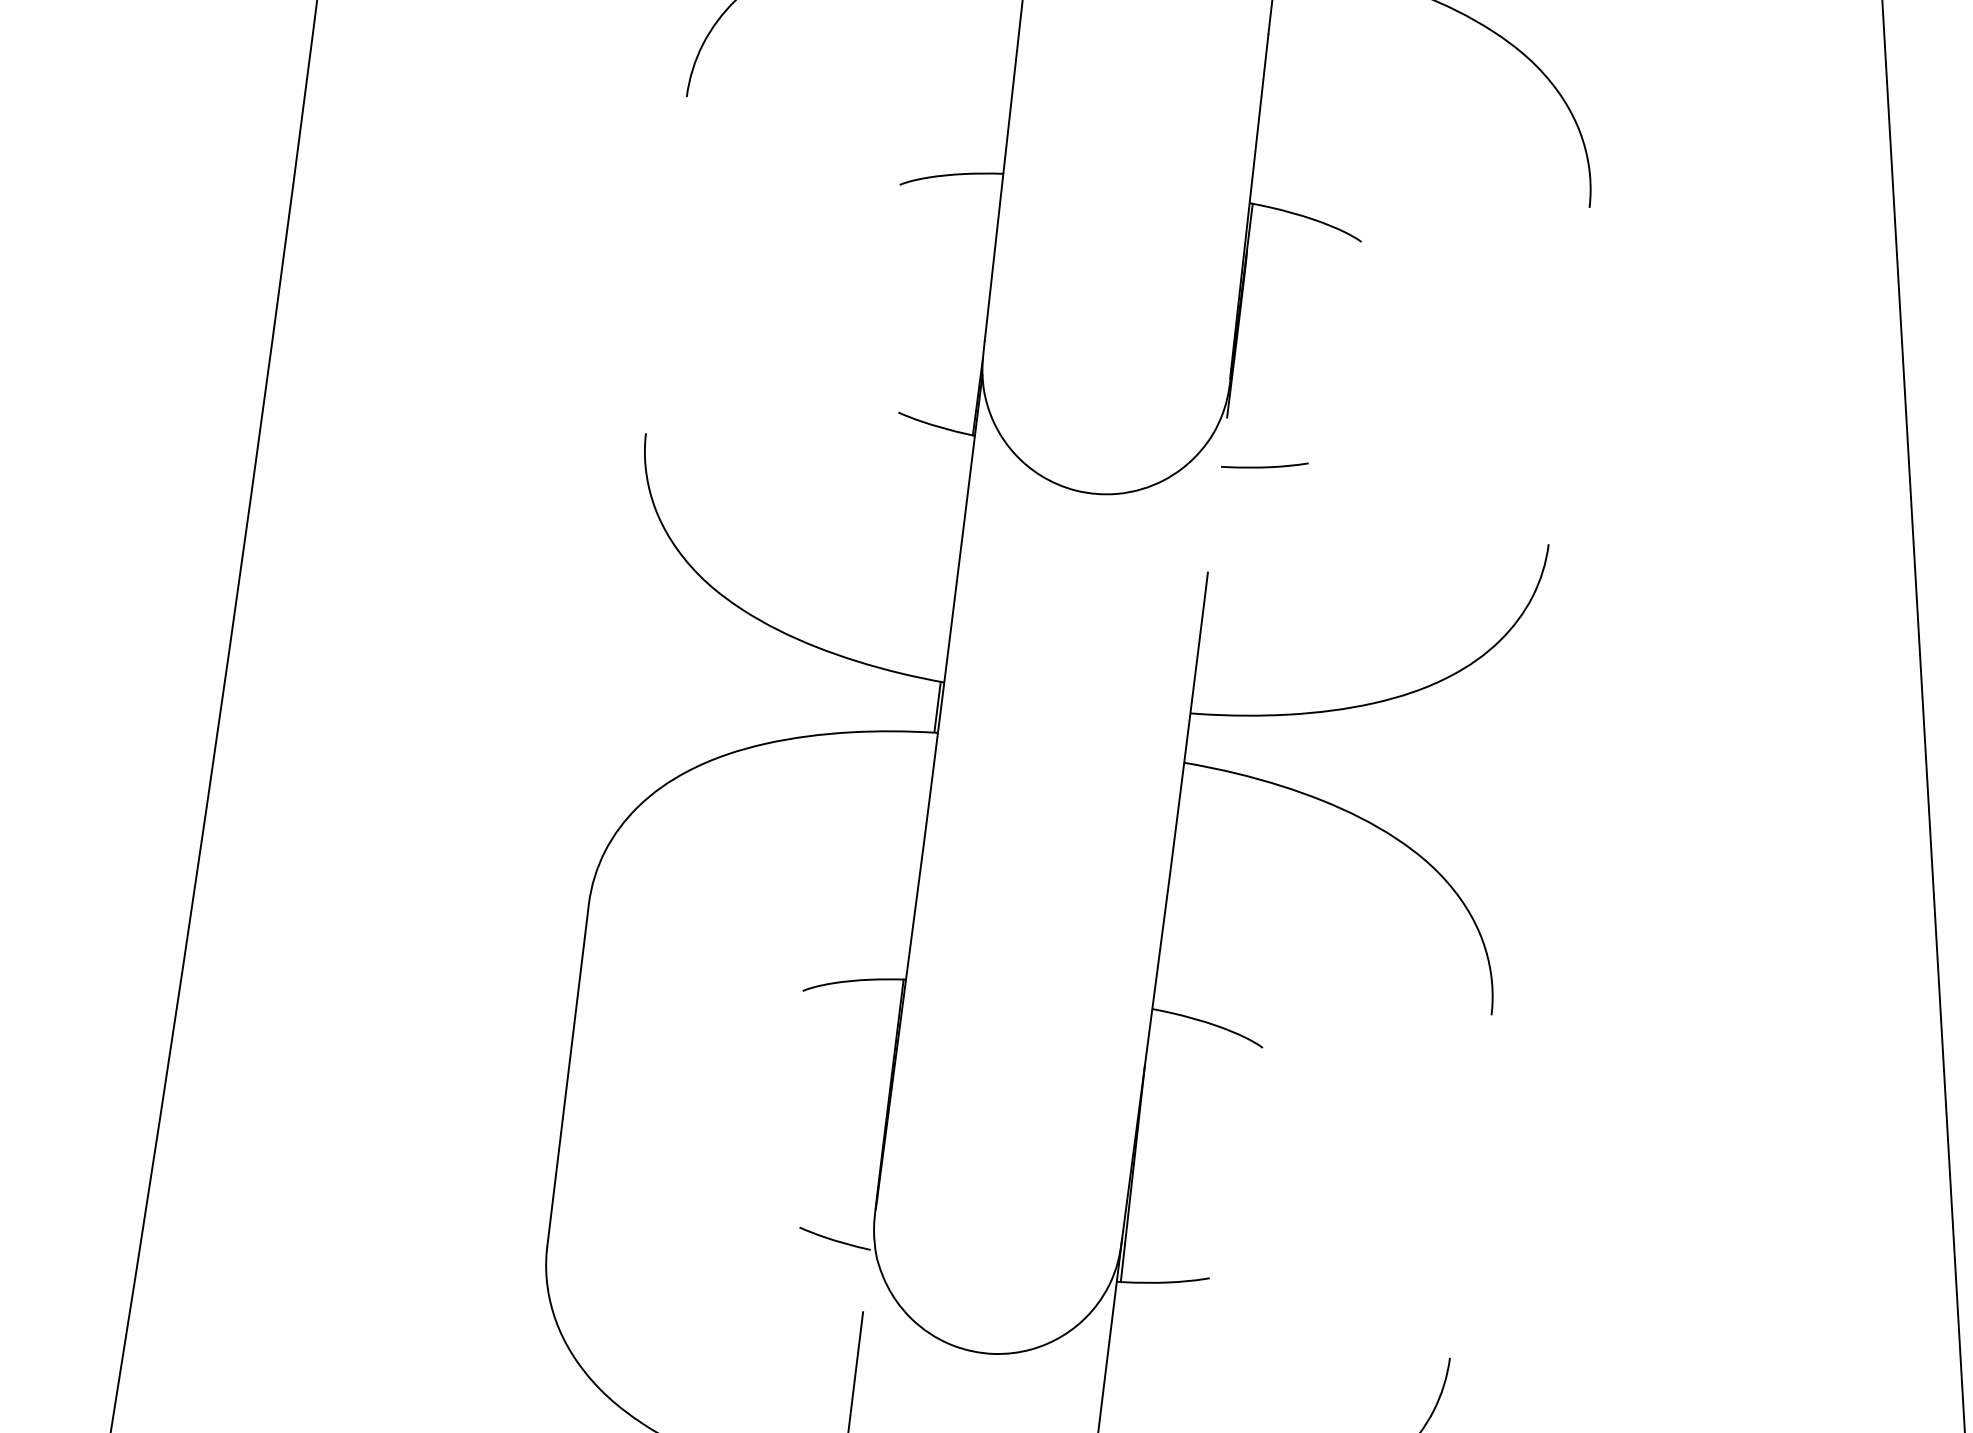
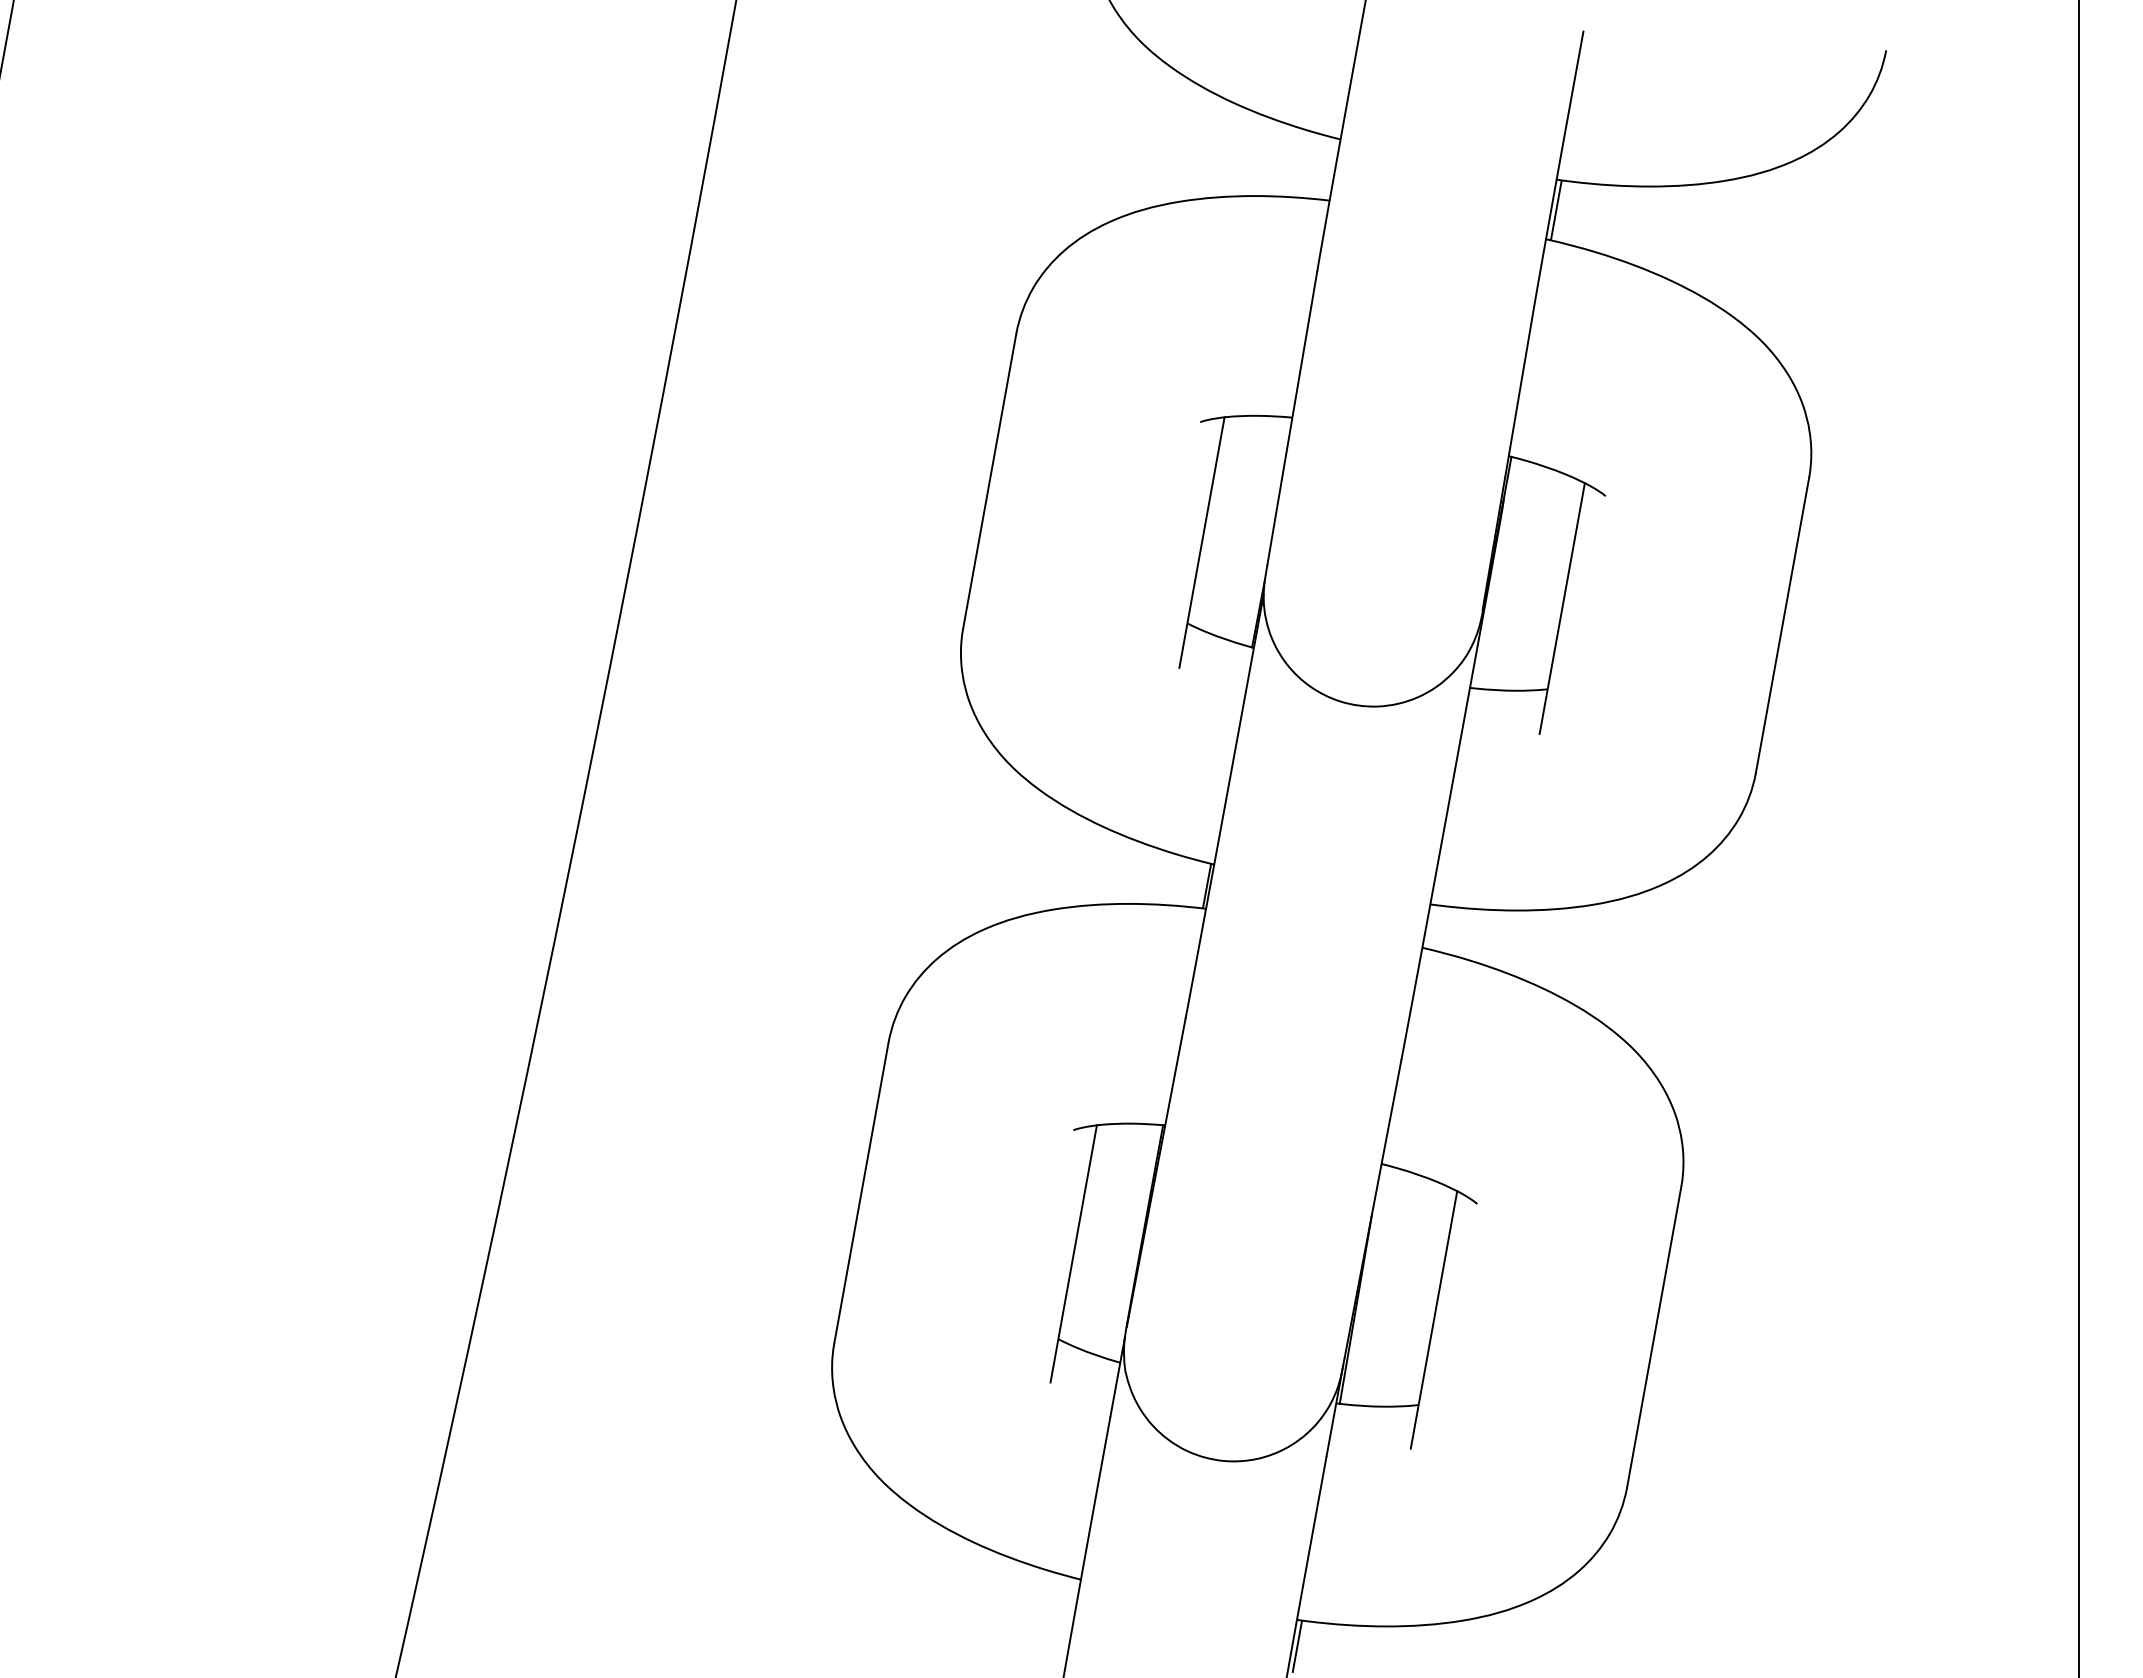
line: (666, 264) -> (989, 480), added
line: (909, 320) -> (1201, 542), added
line: (1318, 371) -> (1561, 608), added
line: (1569, 376) -> (1782, 625), added
line: (1217, 494) -> (1465, 712), added
line: (810, 1129) -> (1073, 1253), added
line: (1220, 1180) -> (1433, 1319), added
line: (1471, 1185) -> (1654, 1336), added
line: (868, 1265) -> (1117, 1376), added

